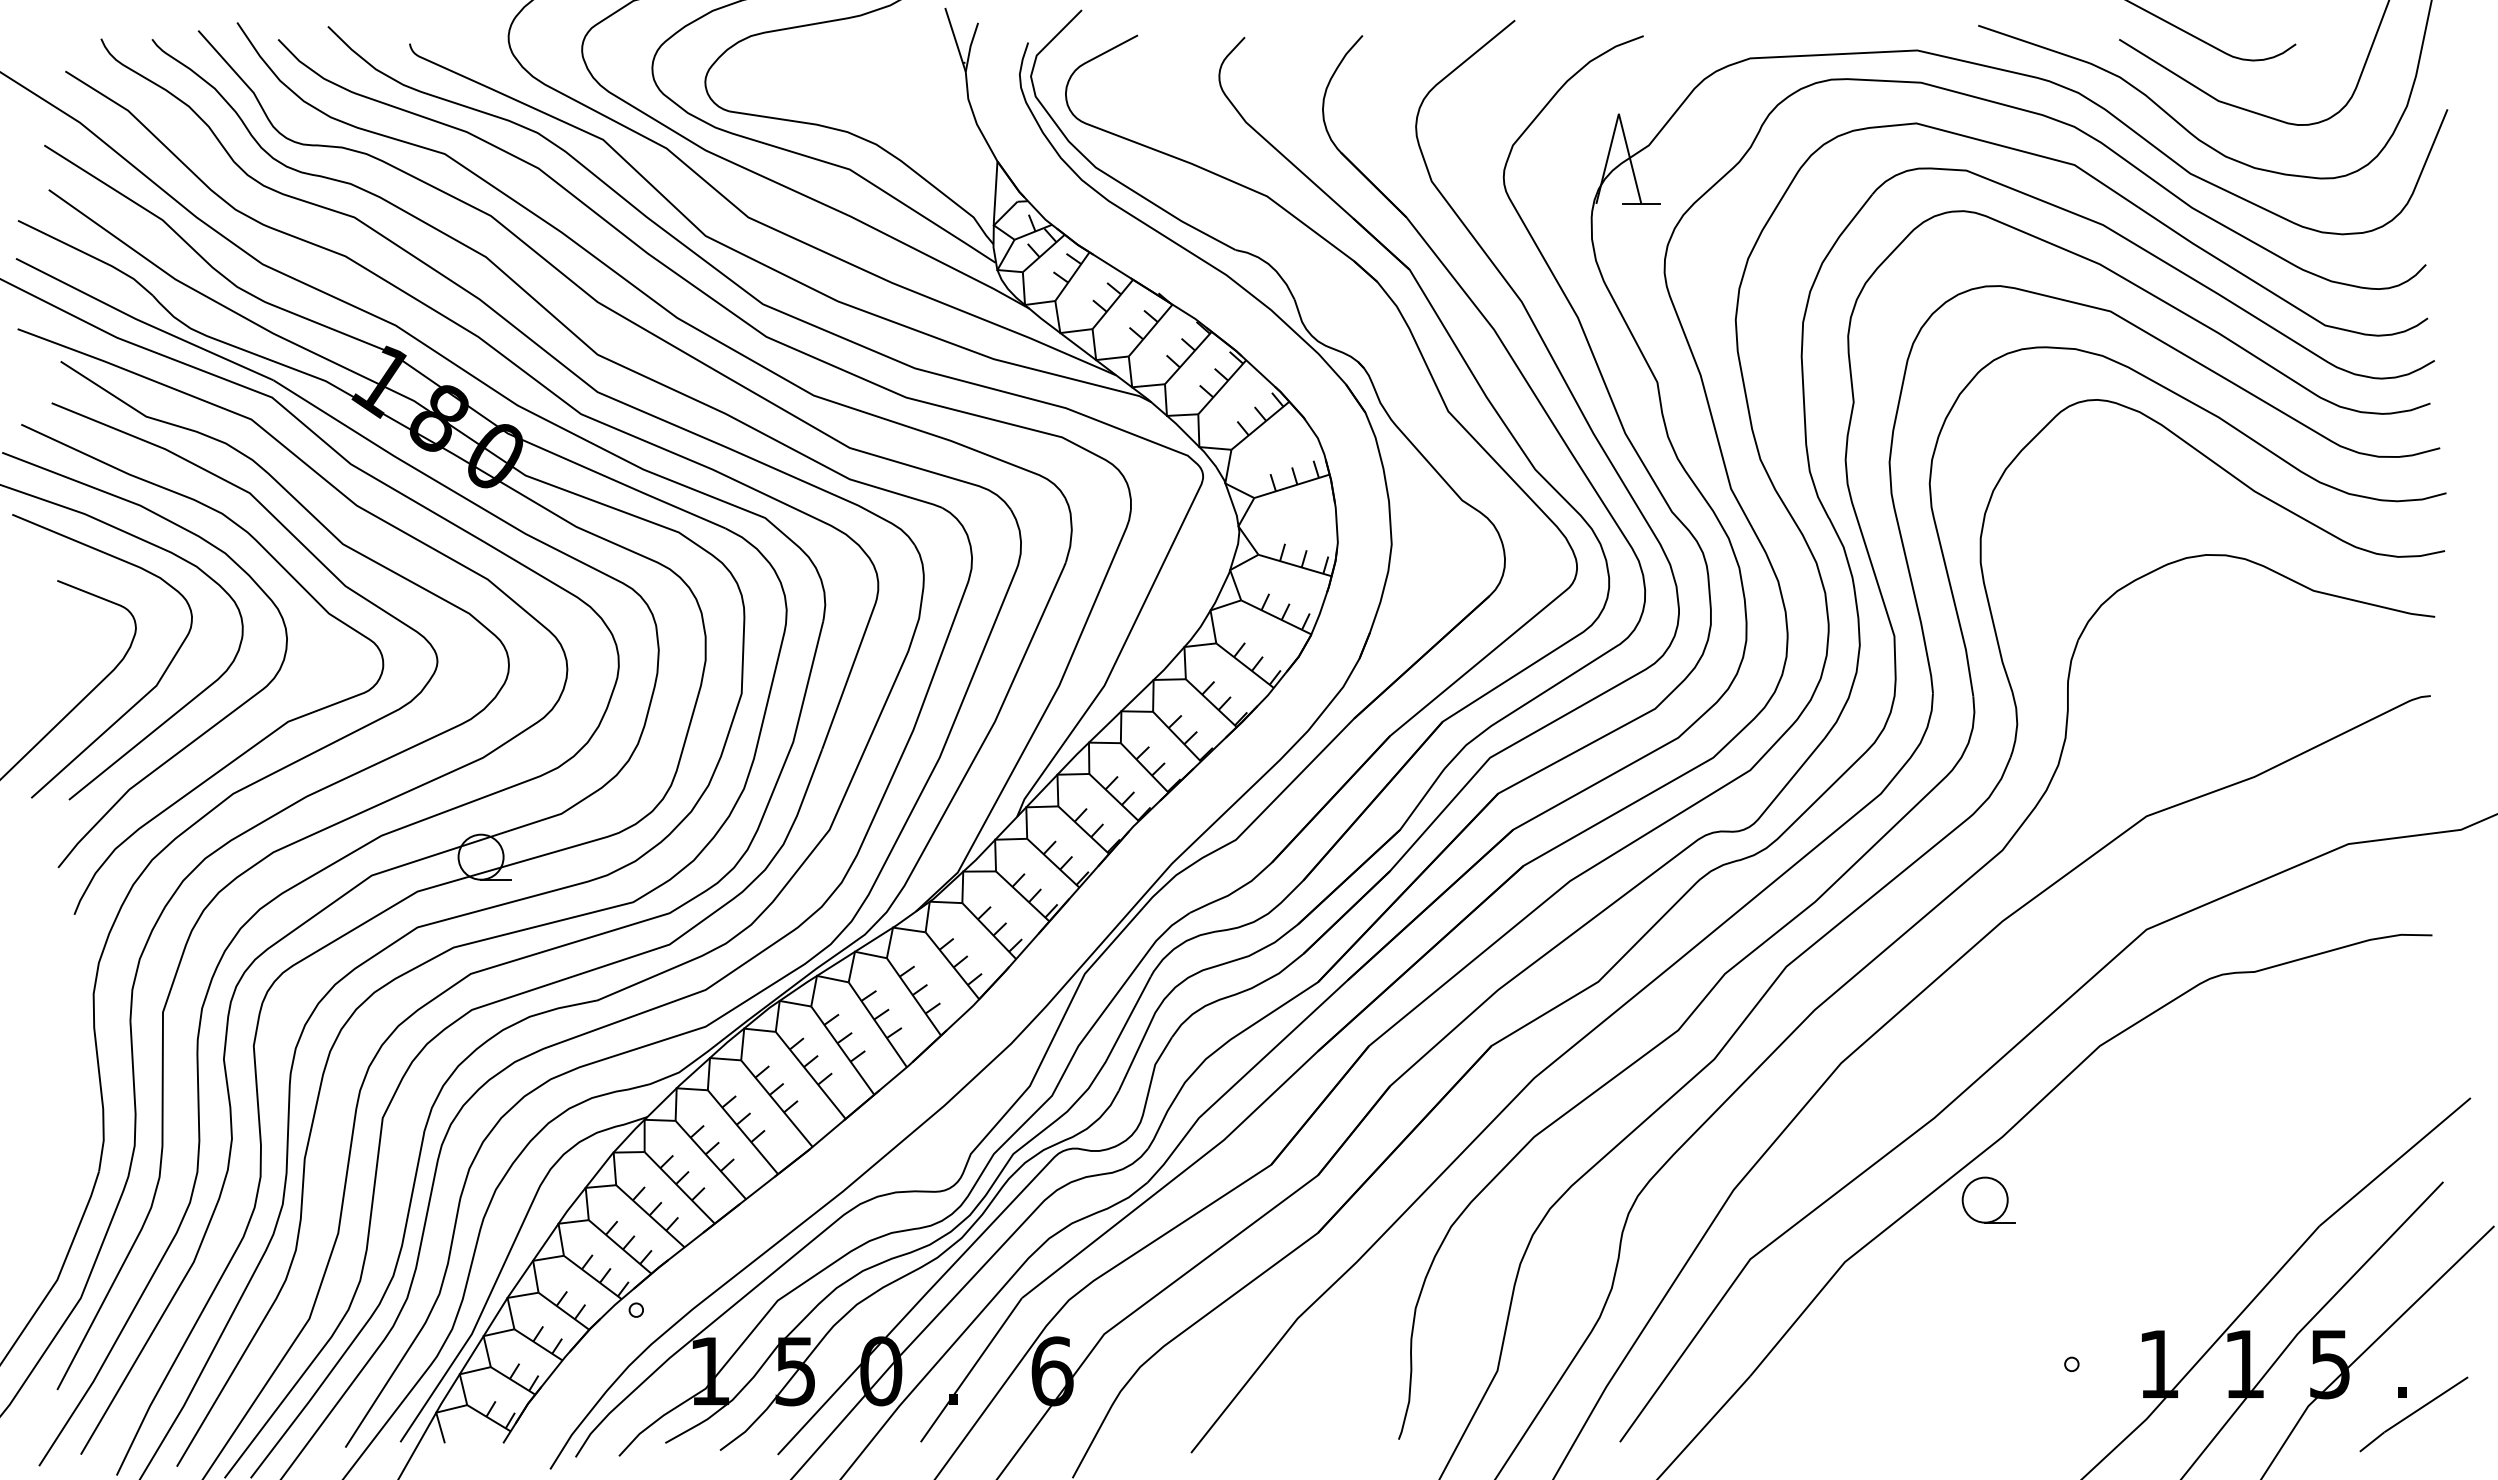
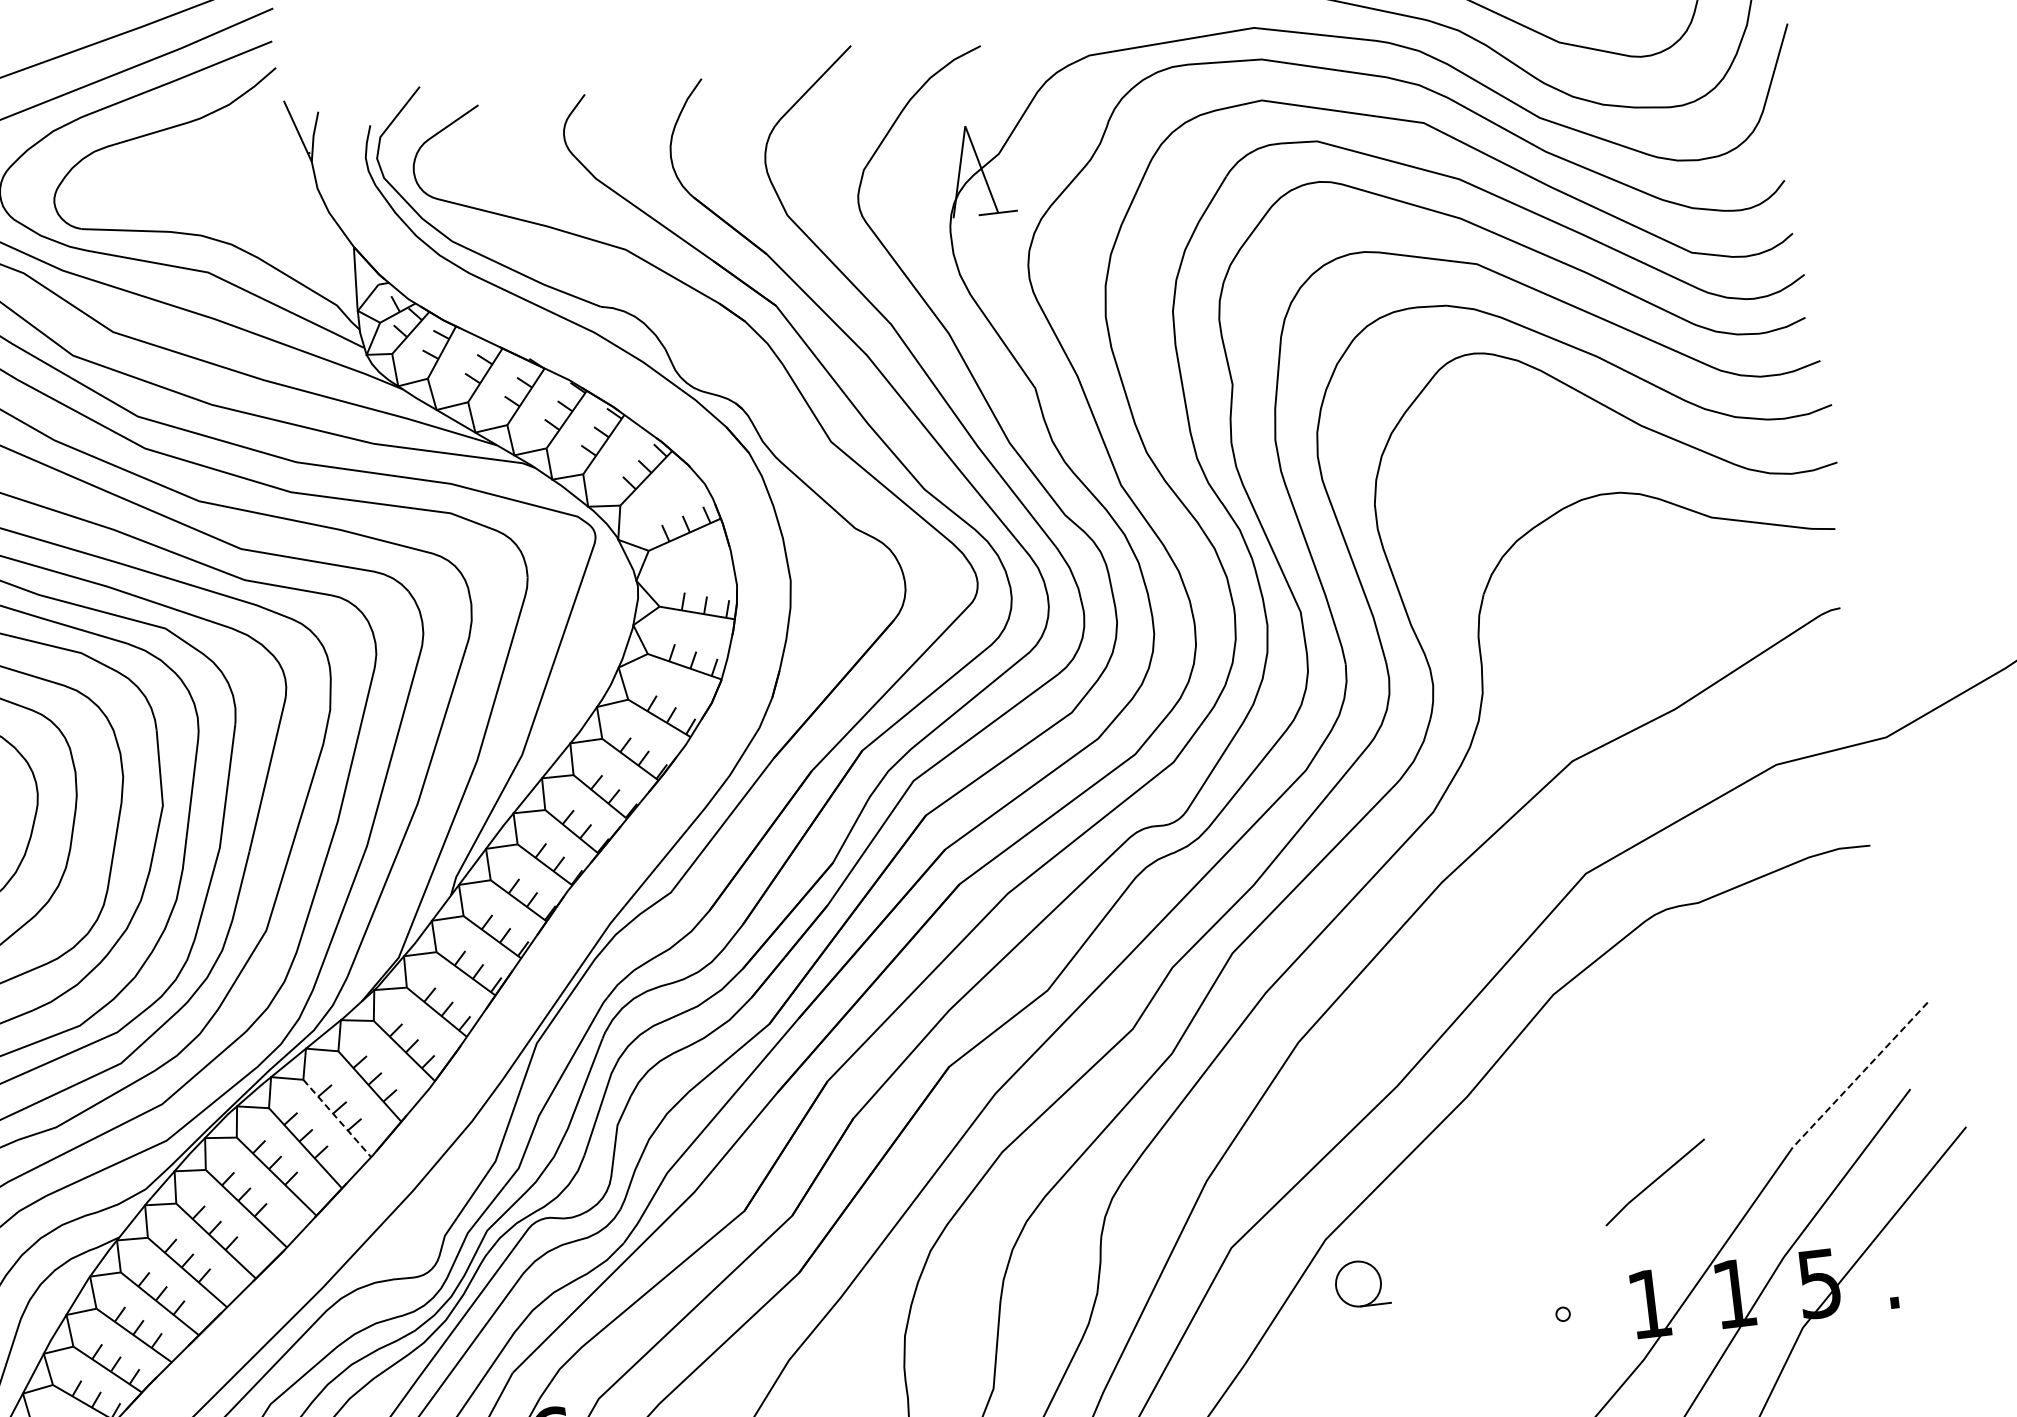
line: (878, 1025) -> (338, 1119), solid -> dashed
line: (2394, 1162) -> (1859, 1075), solid -> dashed
part: (1988, 1199) -> (1361, 1283), moved
part: (2413, 1414) -> (1654, 1182), moved

